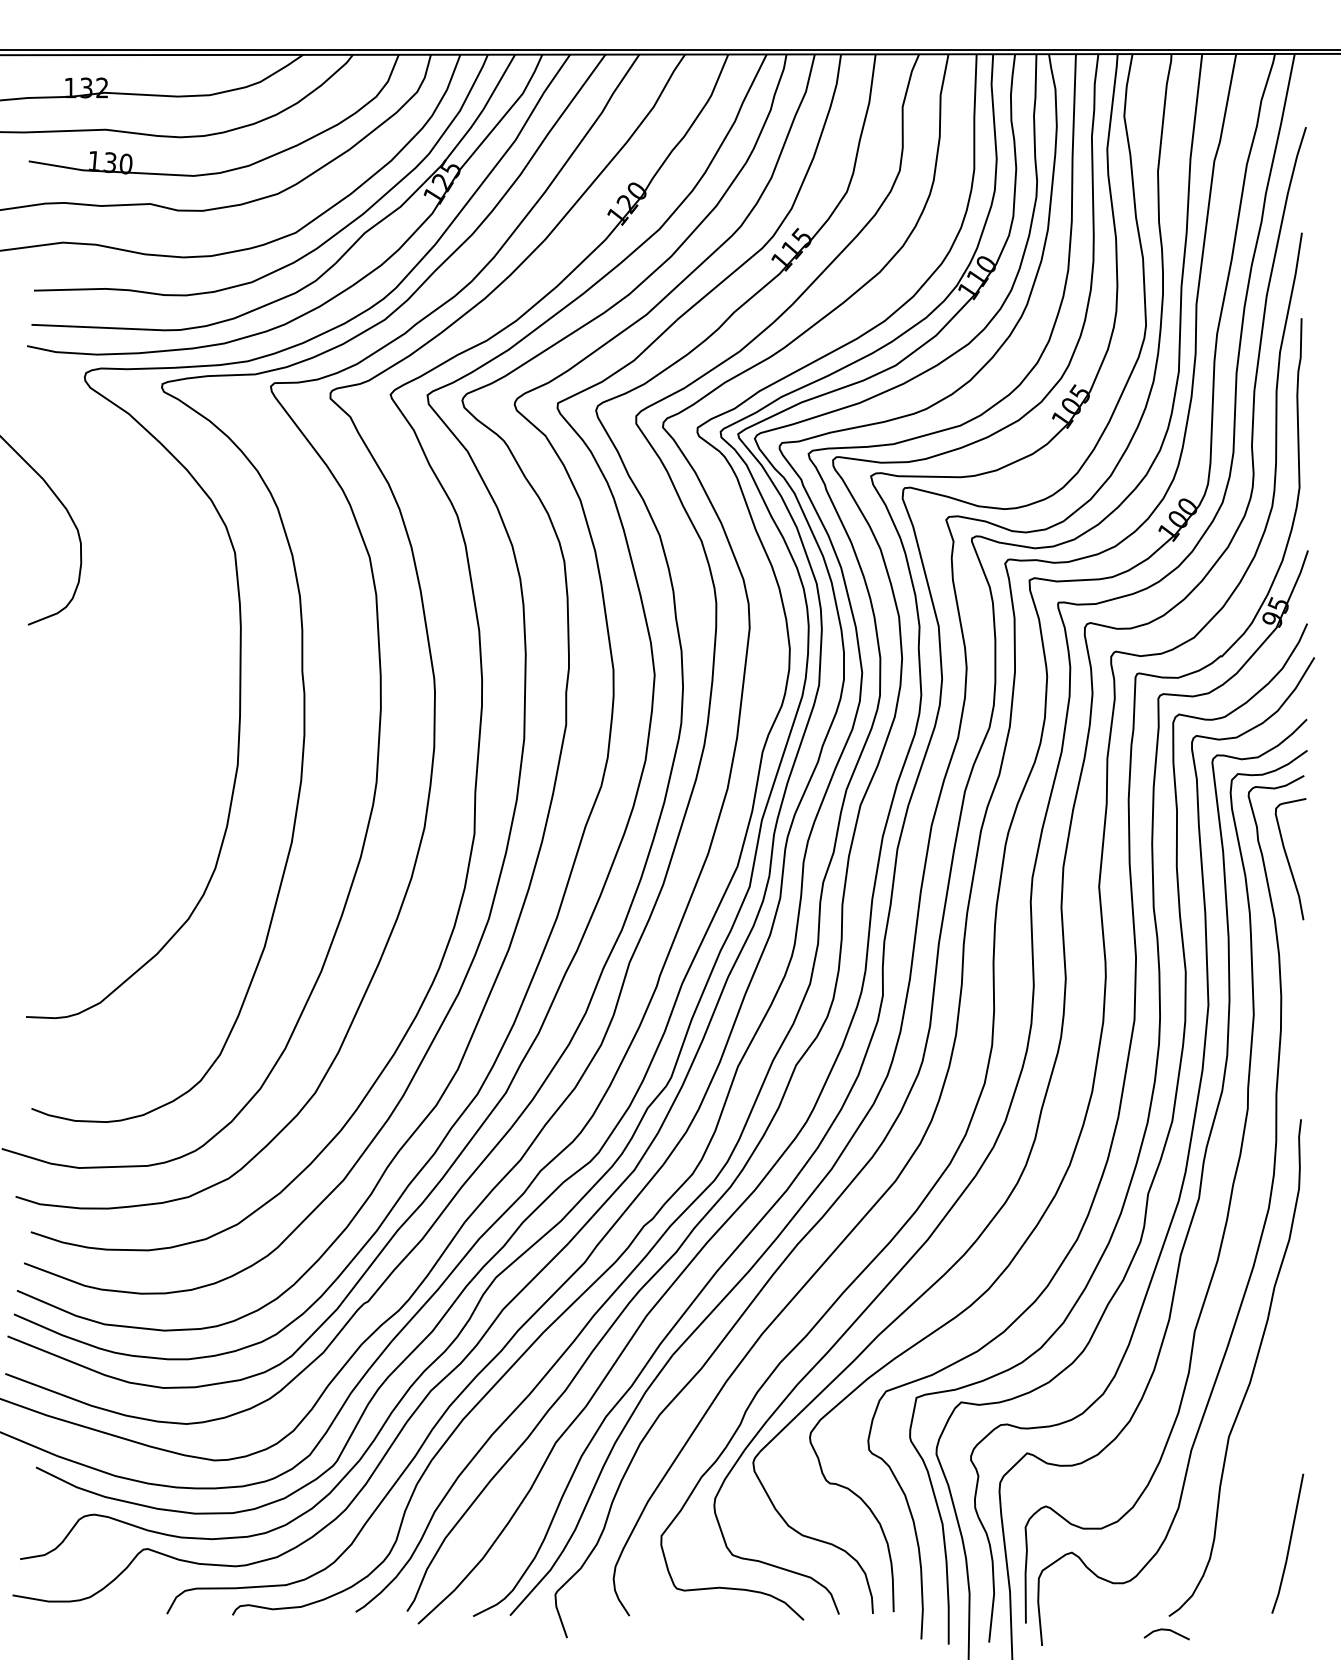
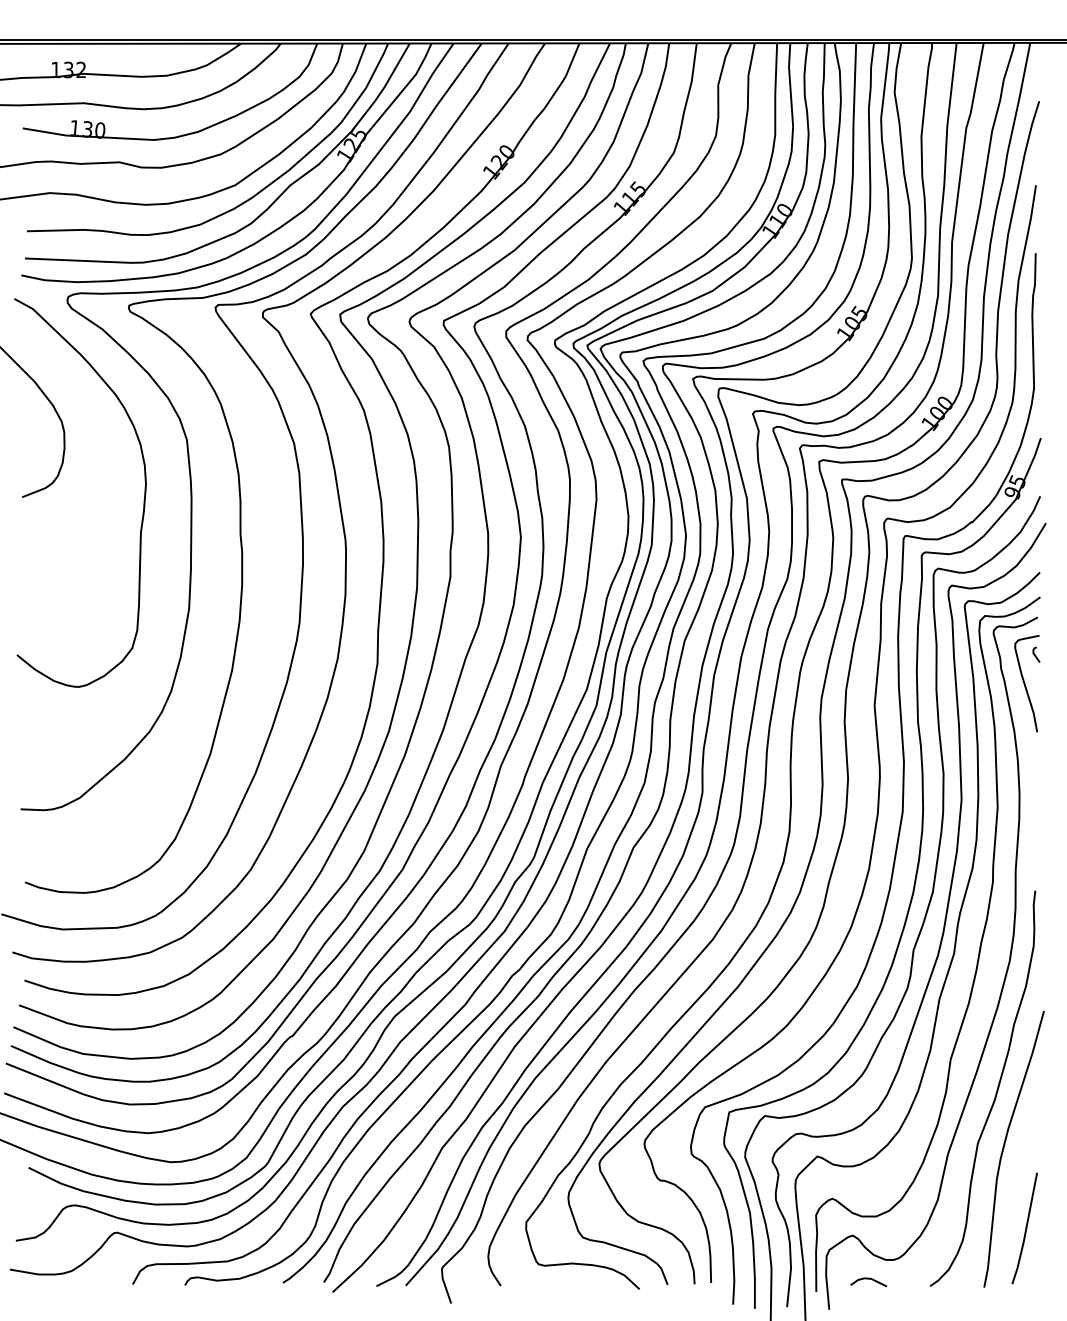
curve: (180, 631) -> (143, 502), added
curve: (1301, 823) -> (1035, 655), added
curve: (1262, 1441) -> (1004, 1147), added
line: (1166, 1630) -> (868, 1279), moved

